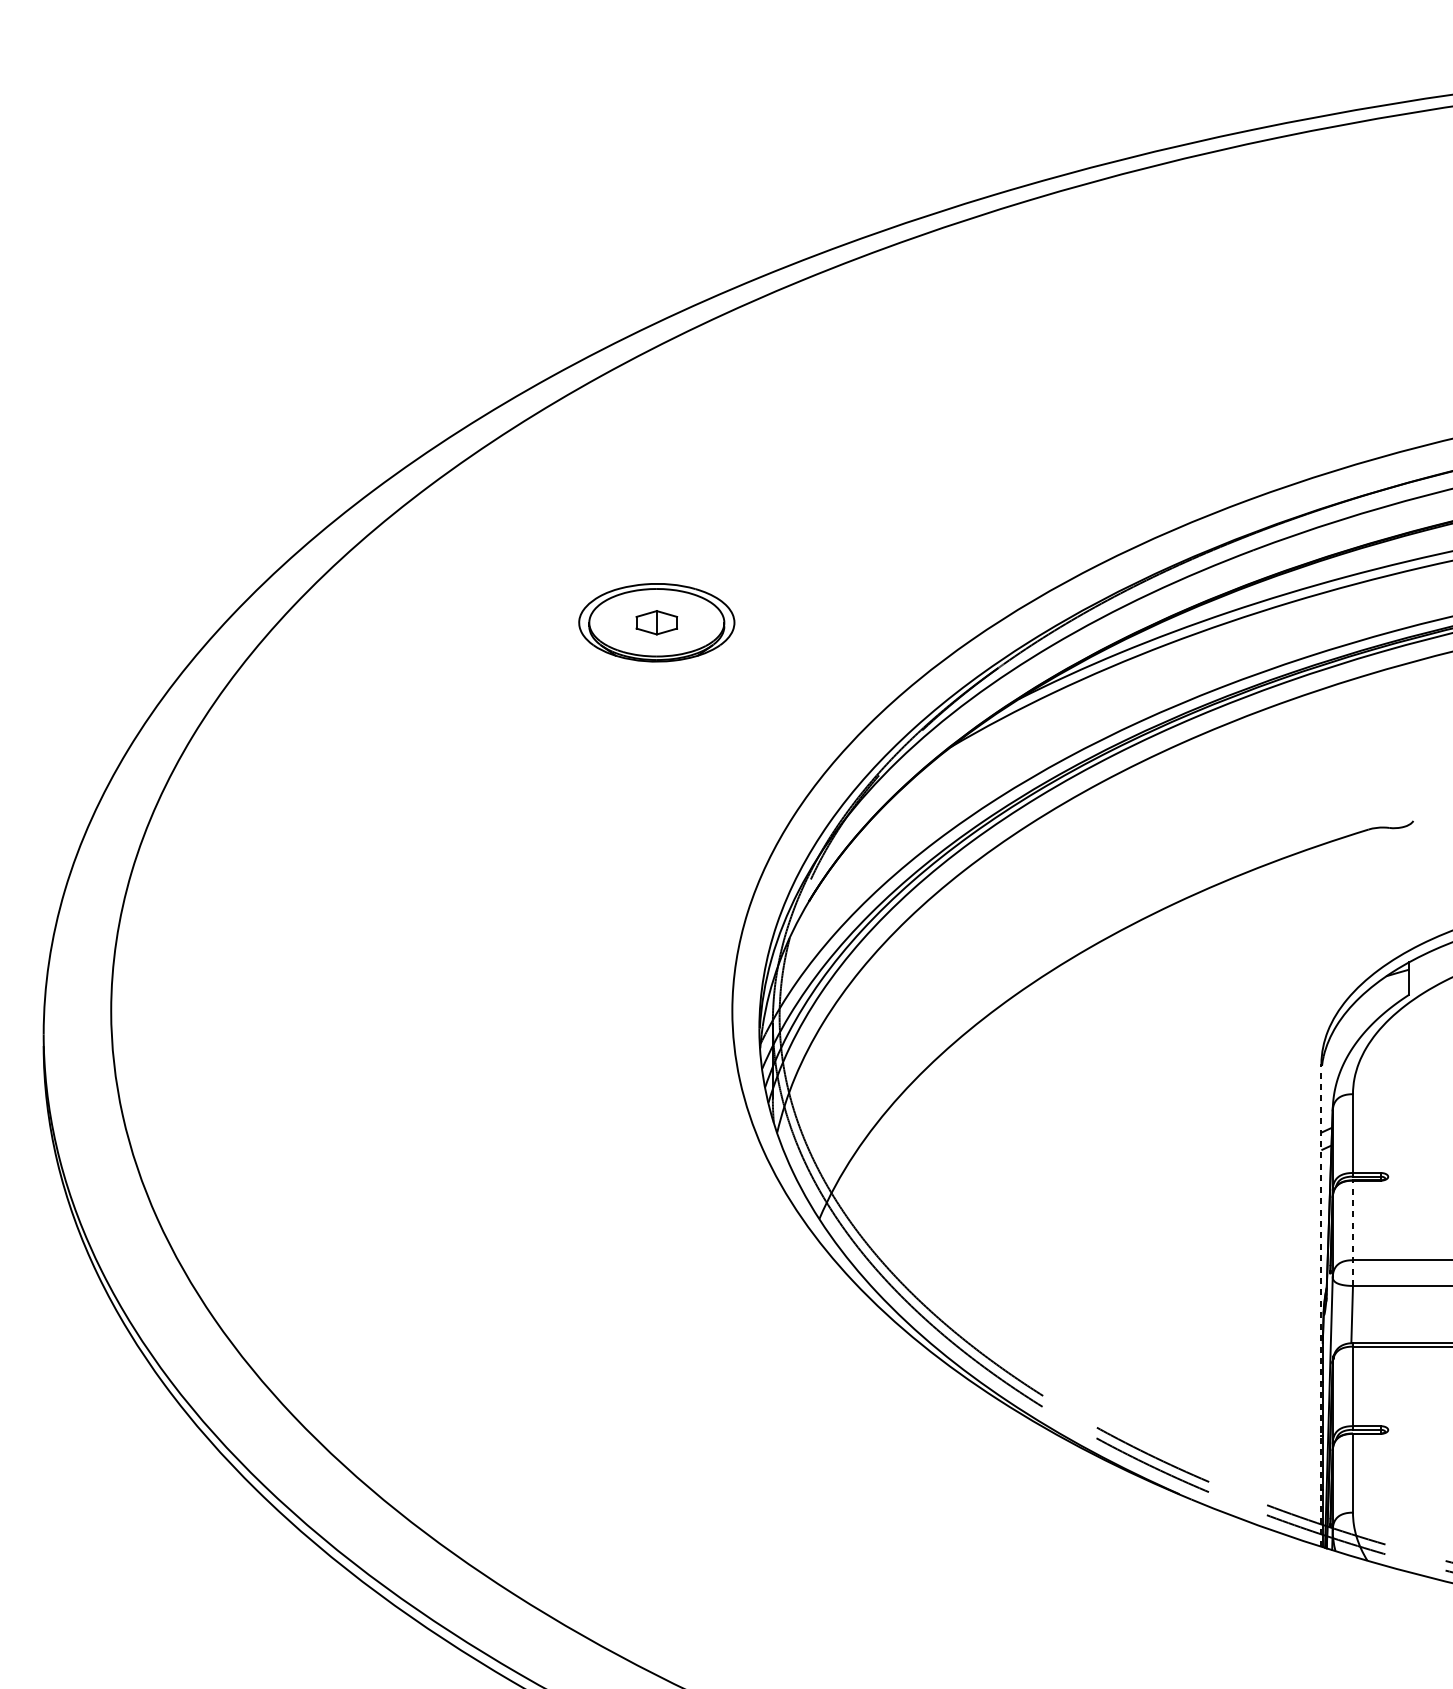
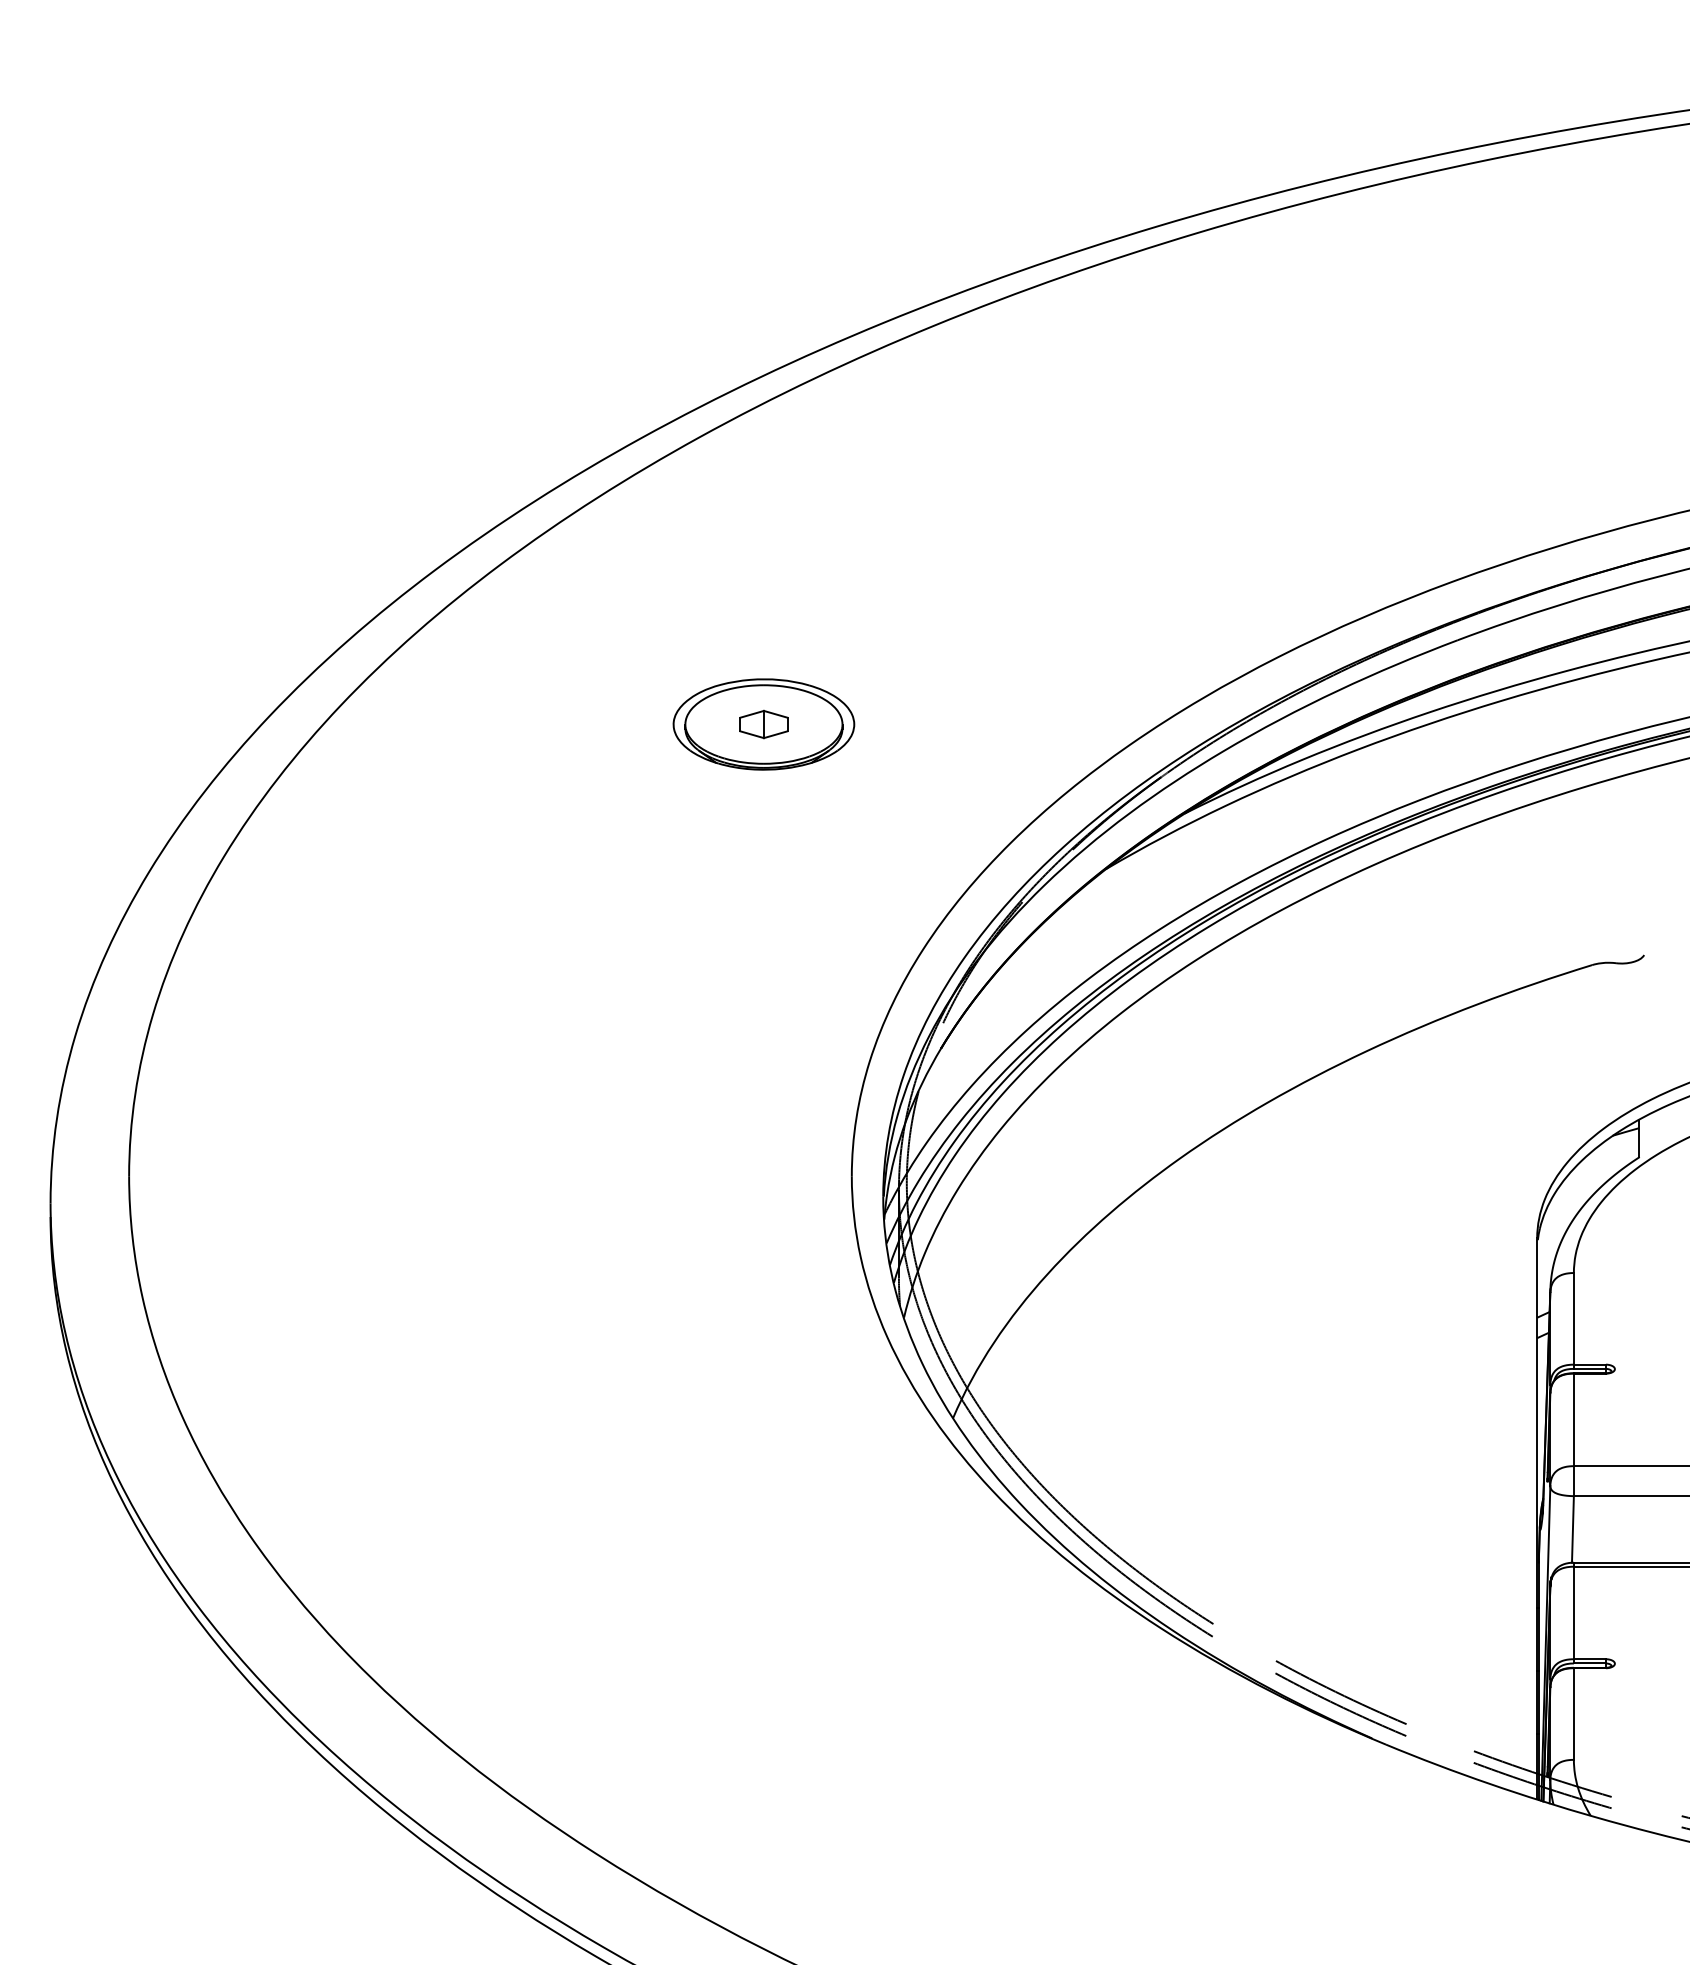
line: (1352, 1232) -> (1573, 1434), dashed -> solid
line: (1321, 1305) -> (1537, 1518), dashed -> solid

